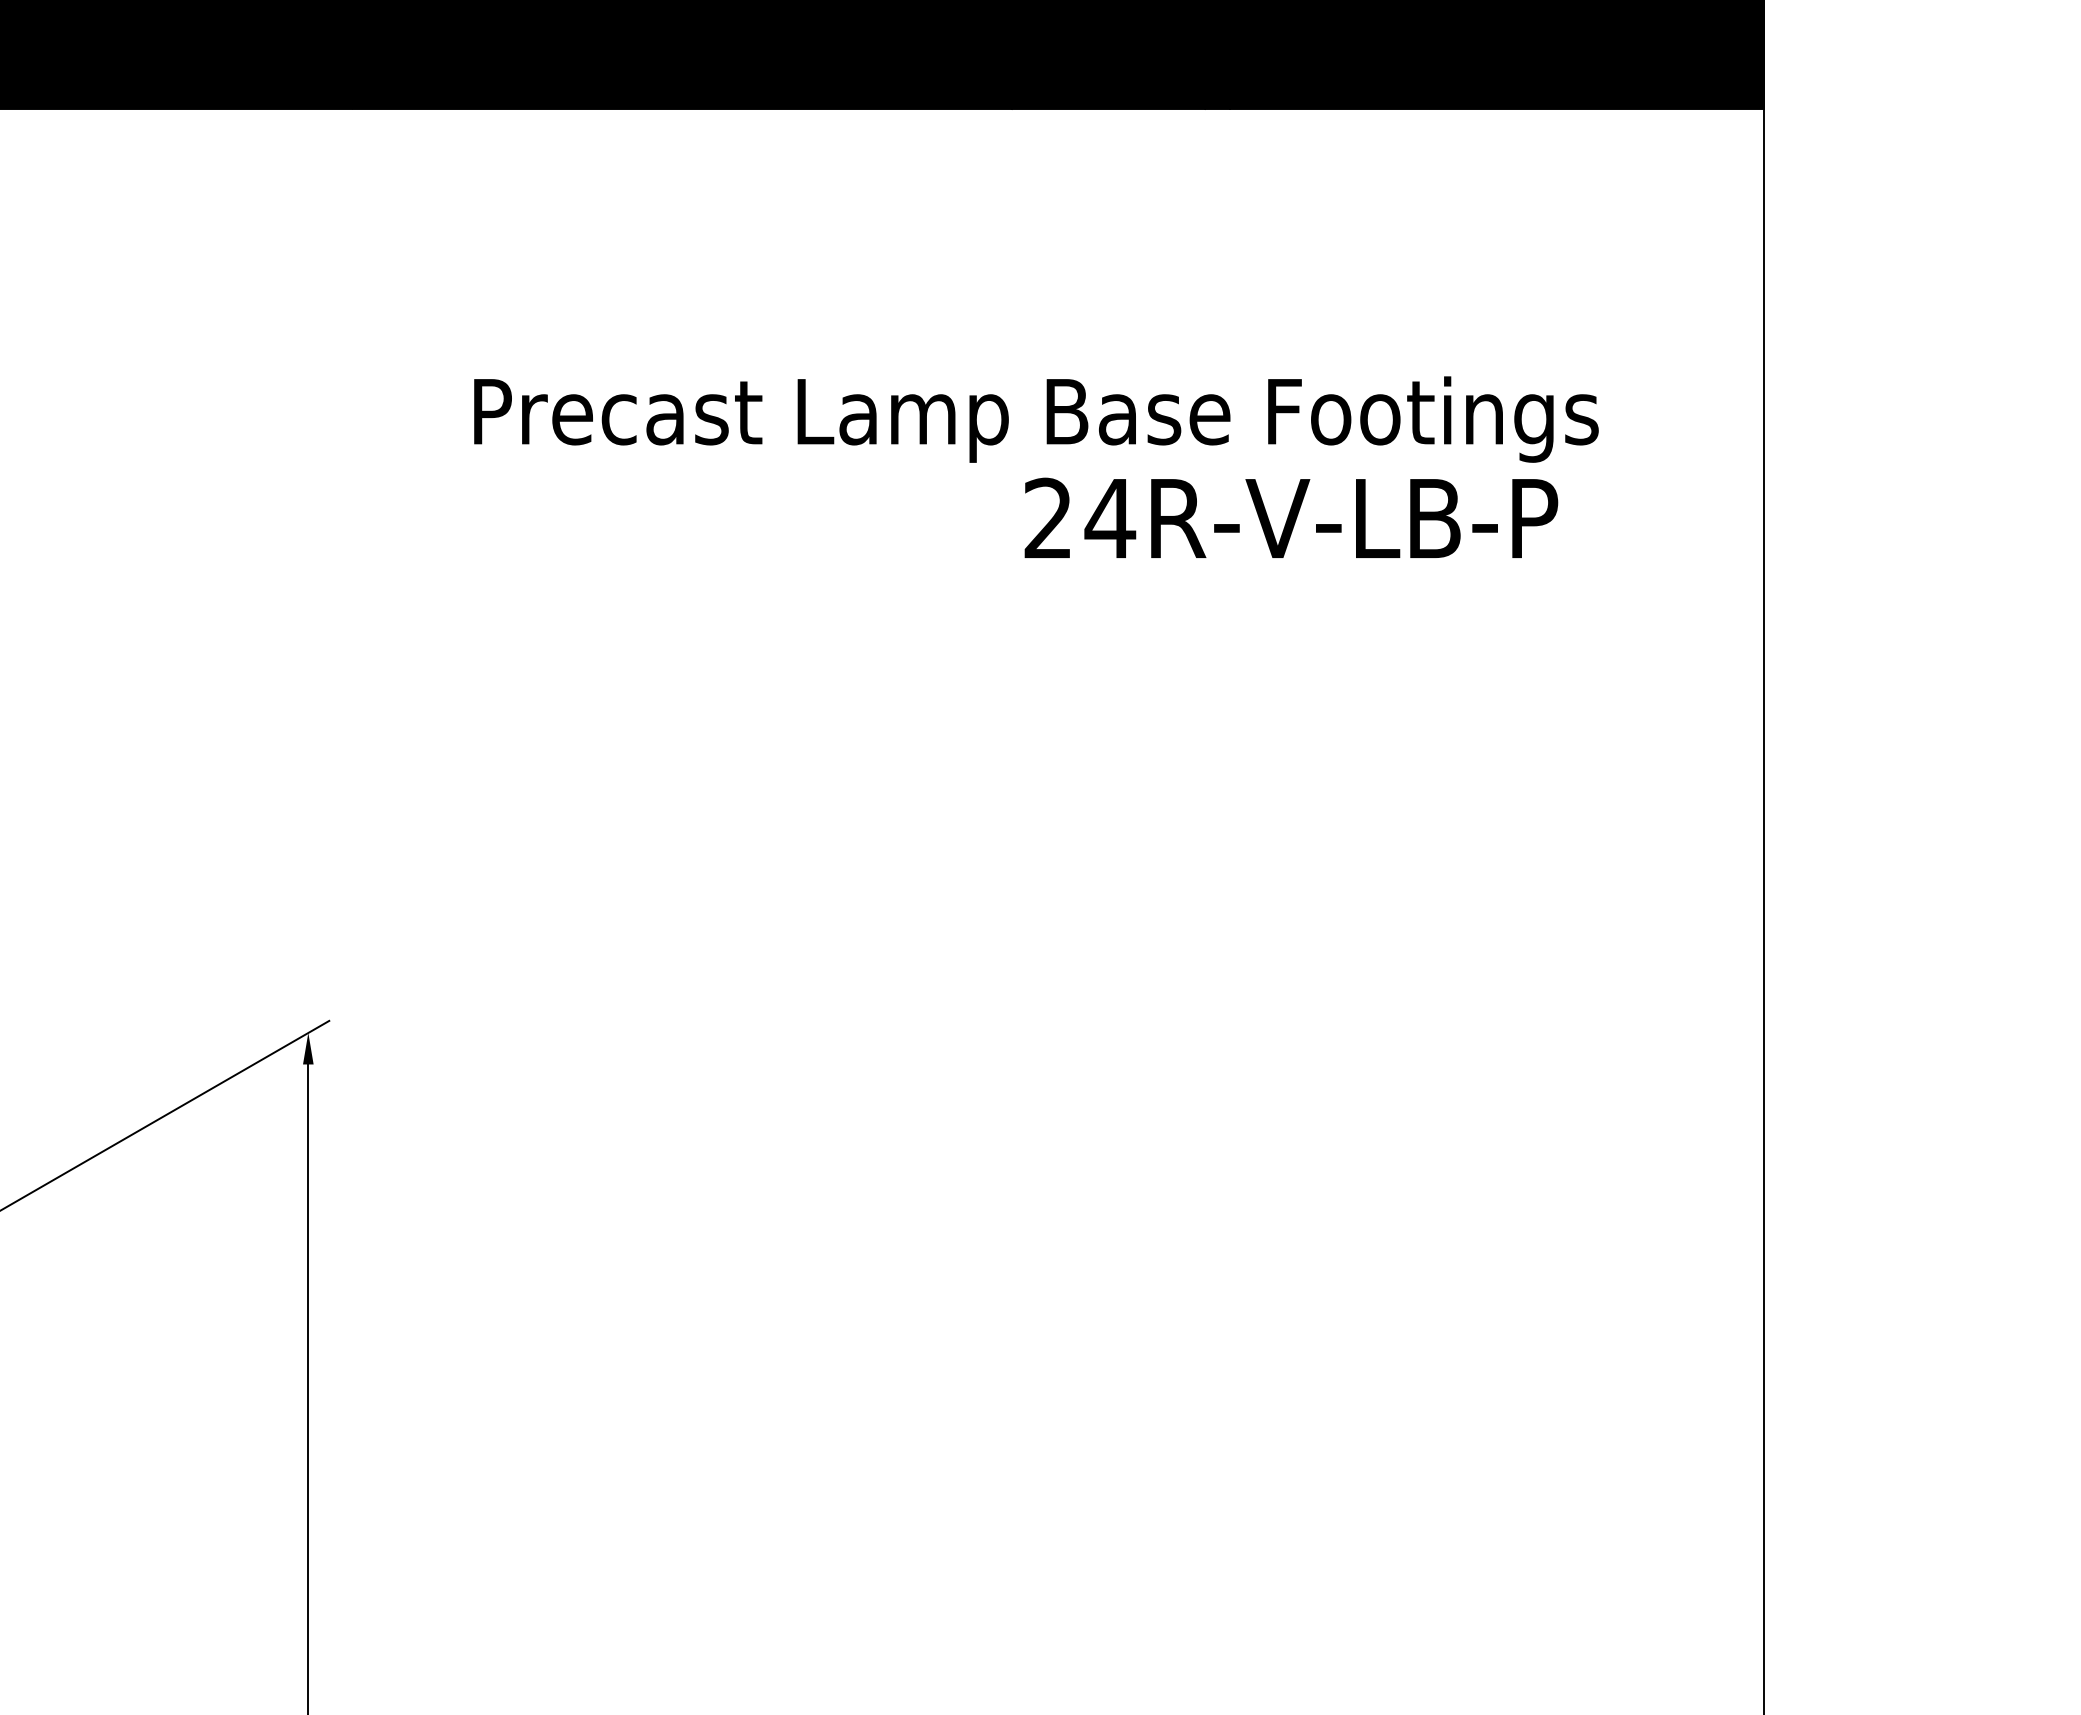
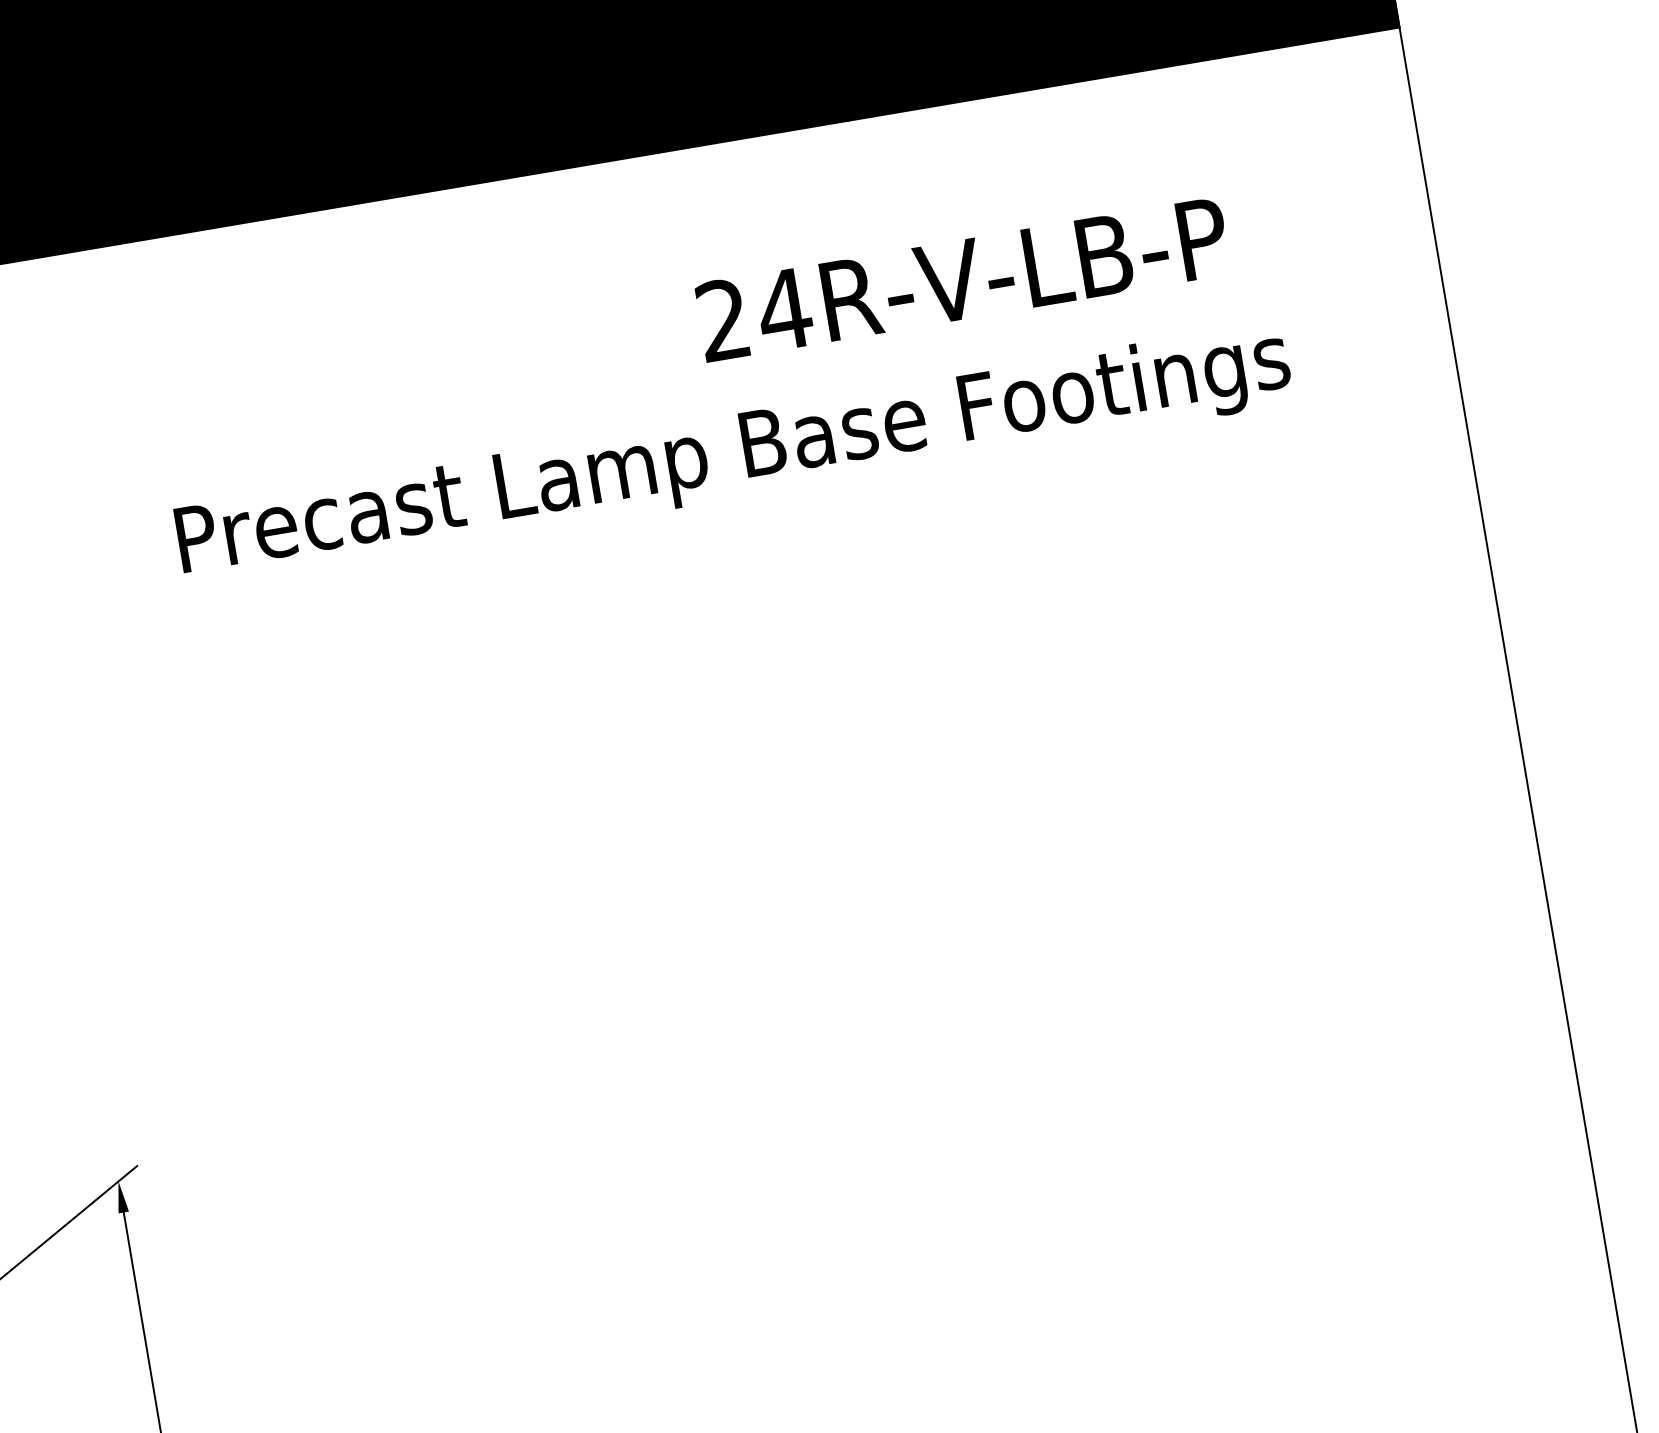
text: (1291, 517) -> (962, 278), moved

